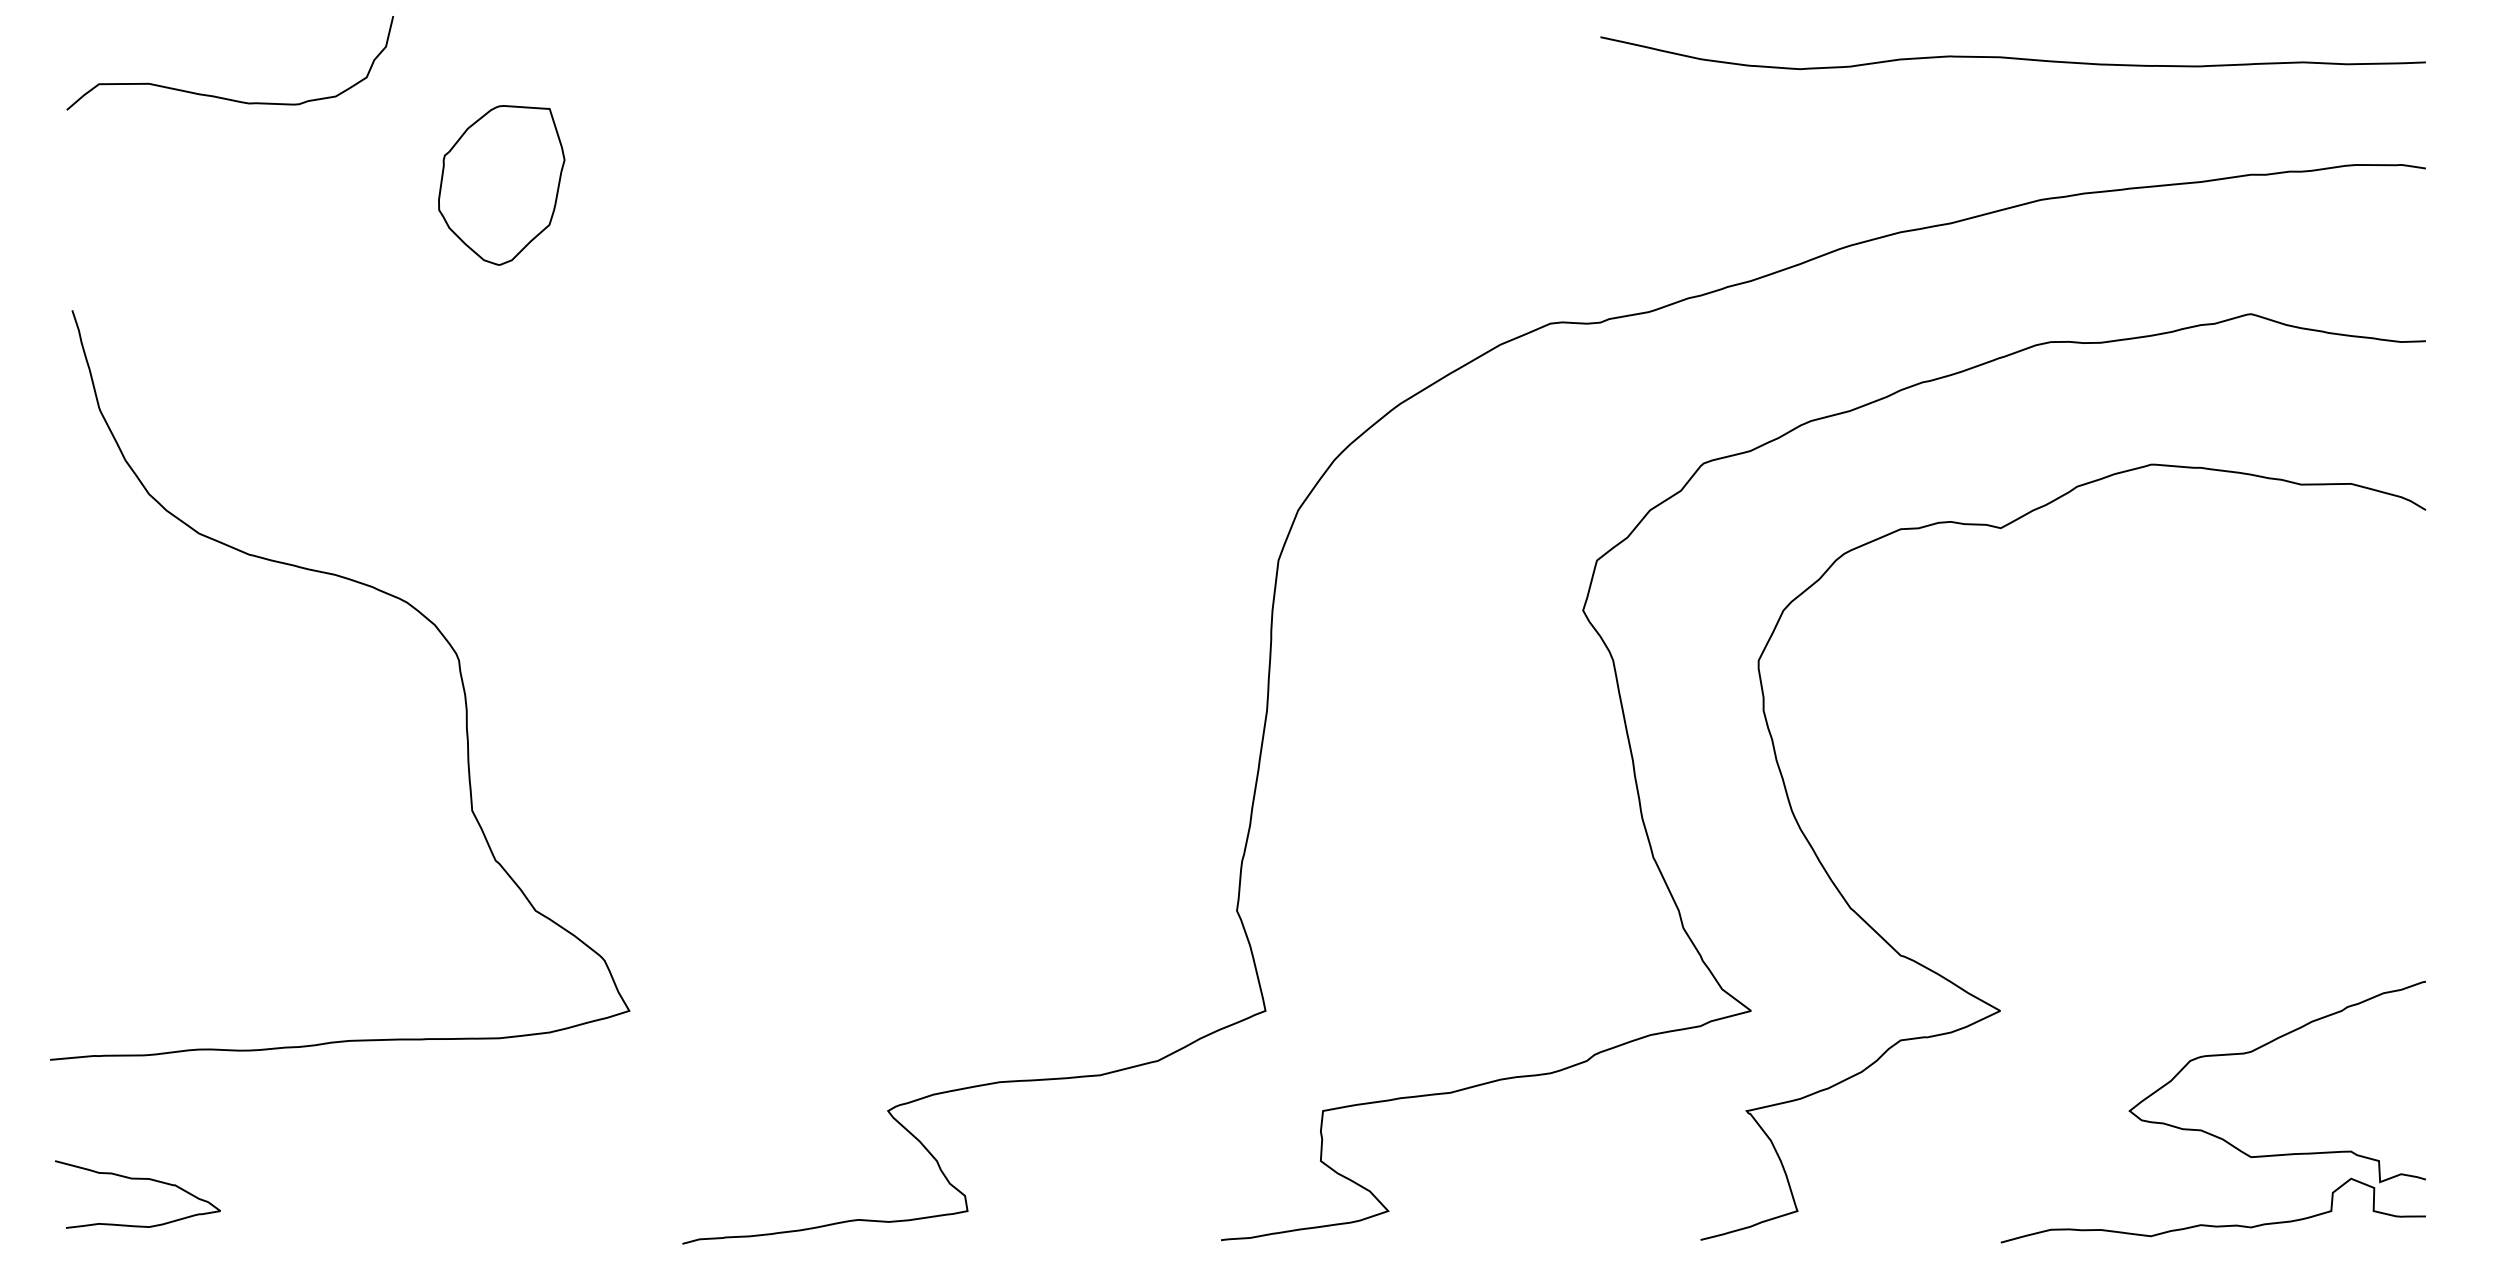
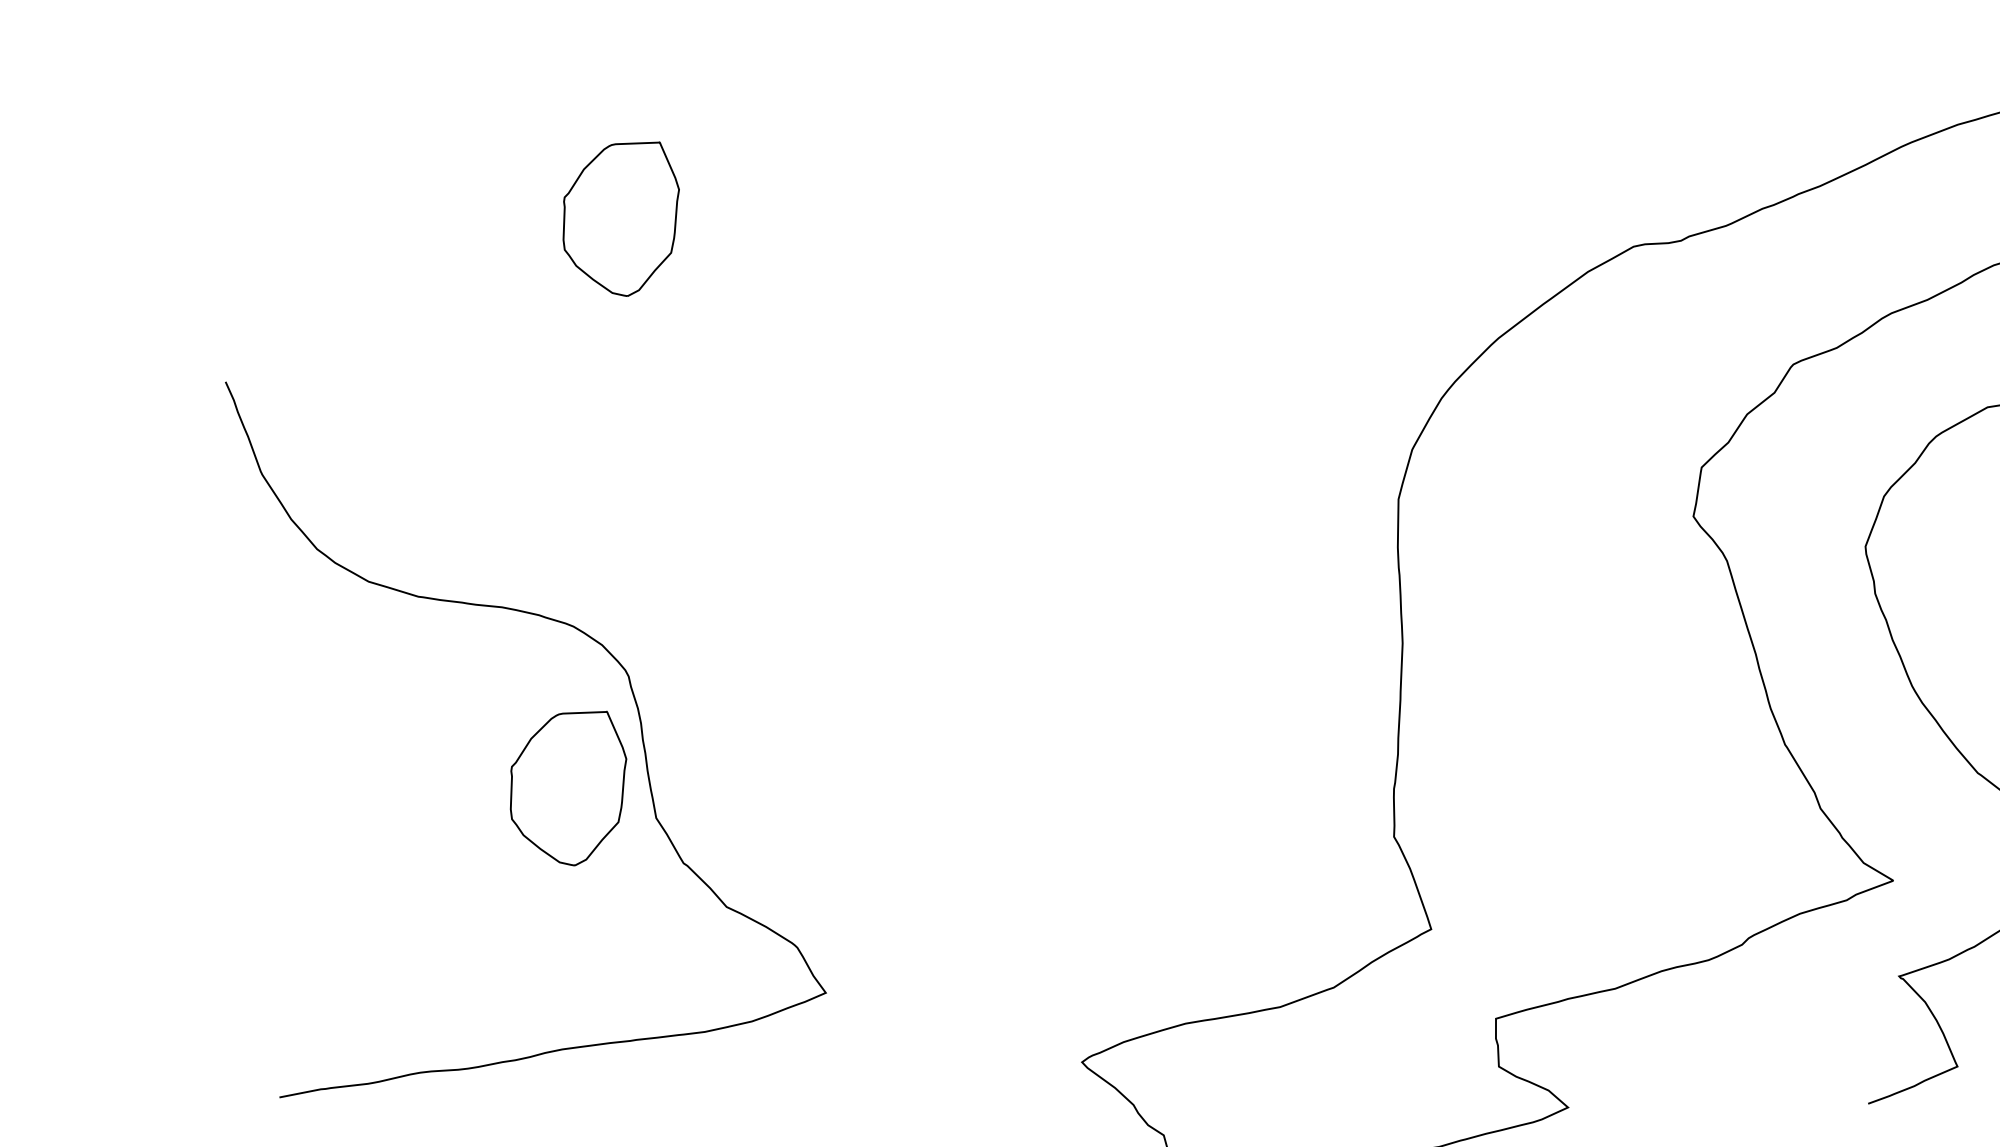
curve: (224, 97) -> (349, 164), removed
part: (384, 771) -> (568, 789), added

